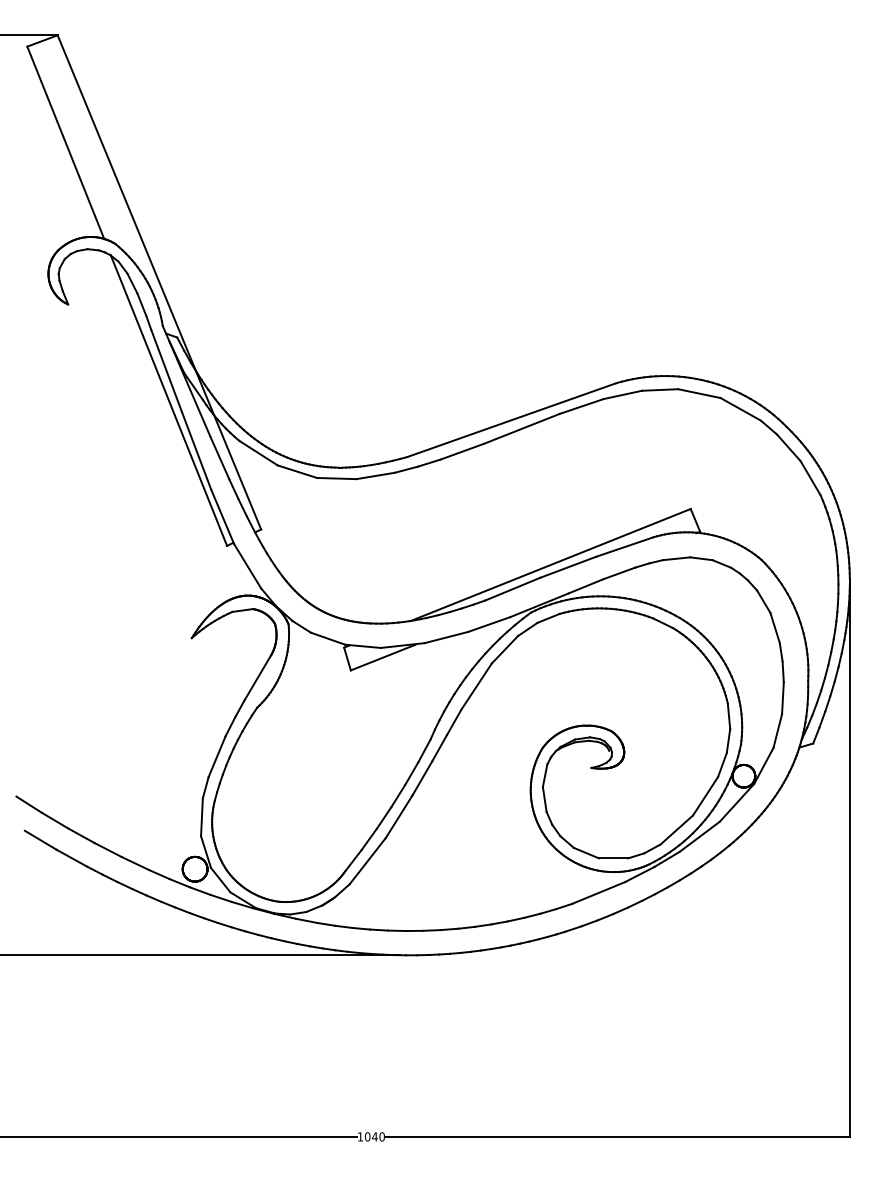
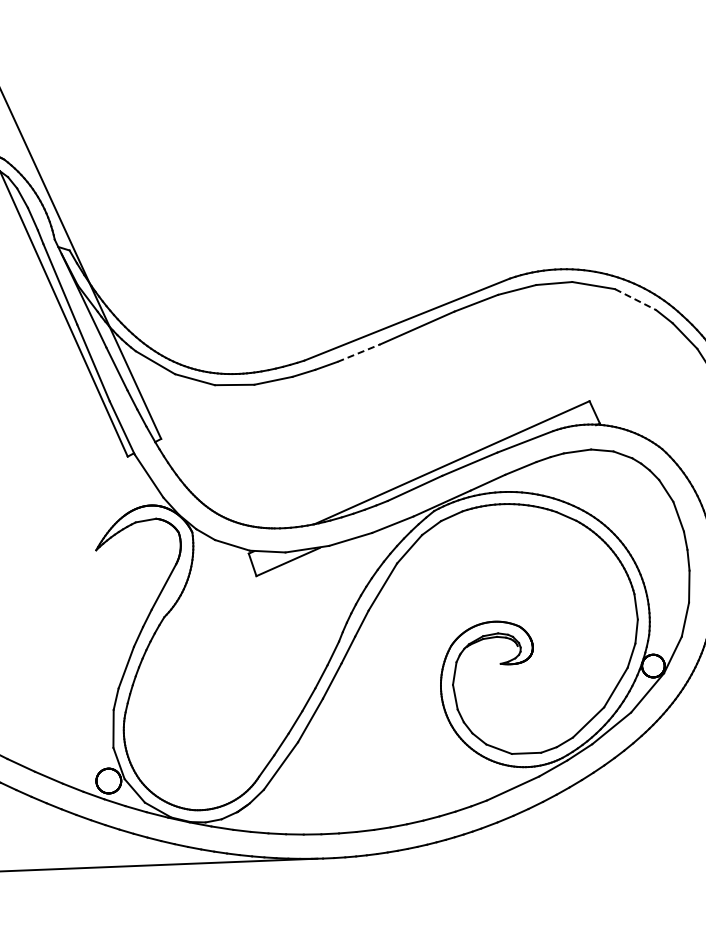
line: (741, 409) -> (636, 299), solid -> dashed
line: (462, 451) -> (359, 352), solid -> dashed

